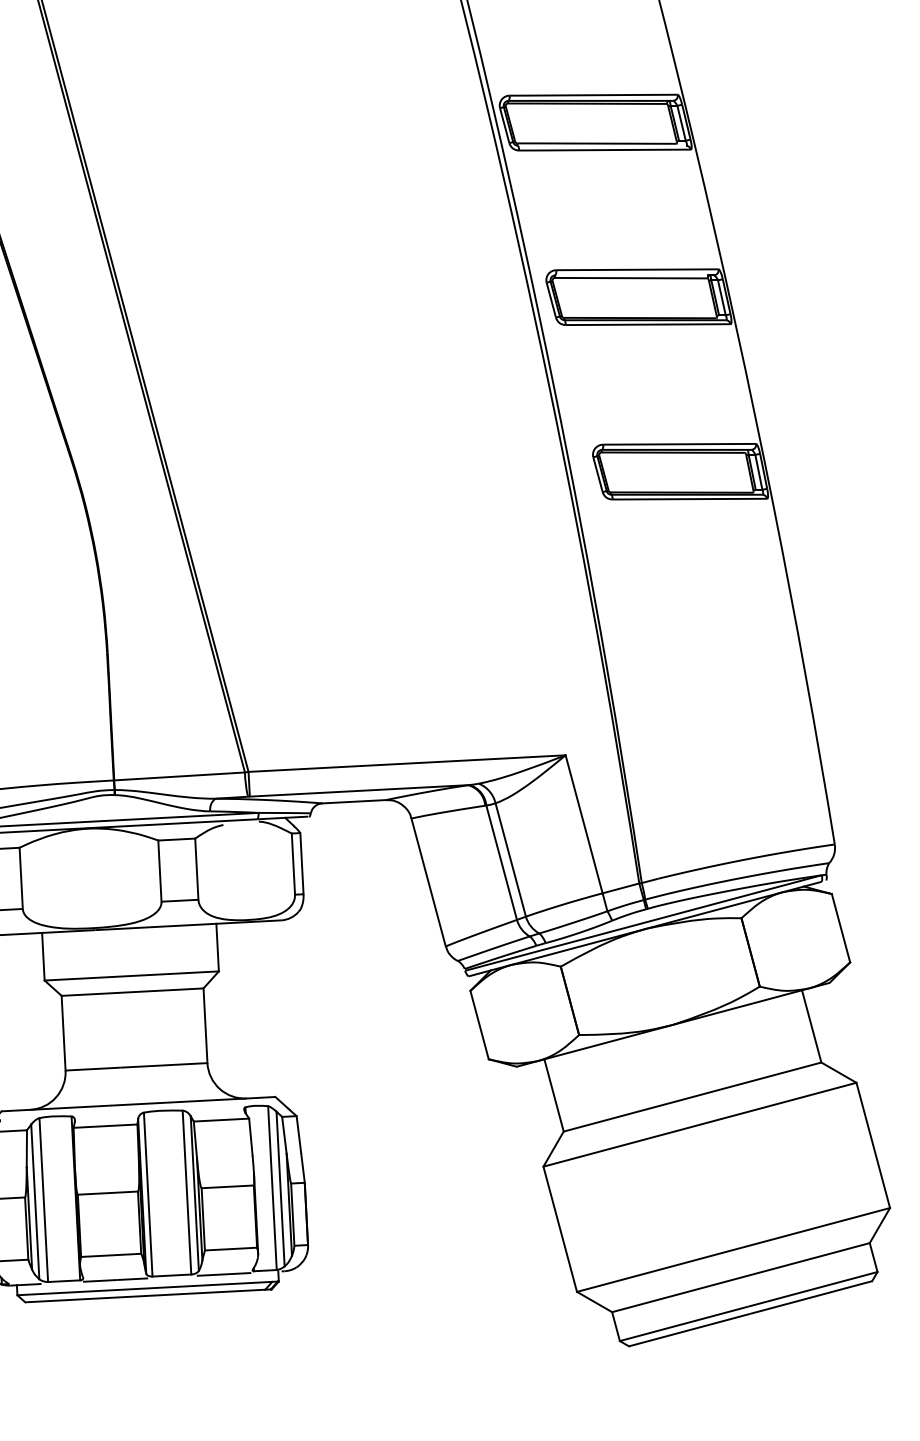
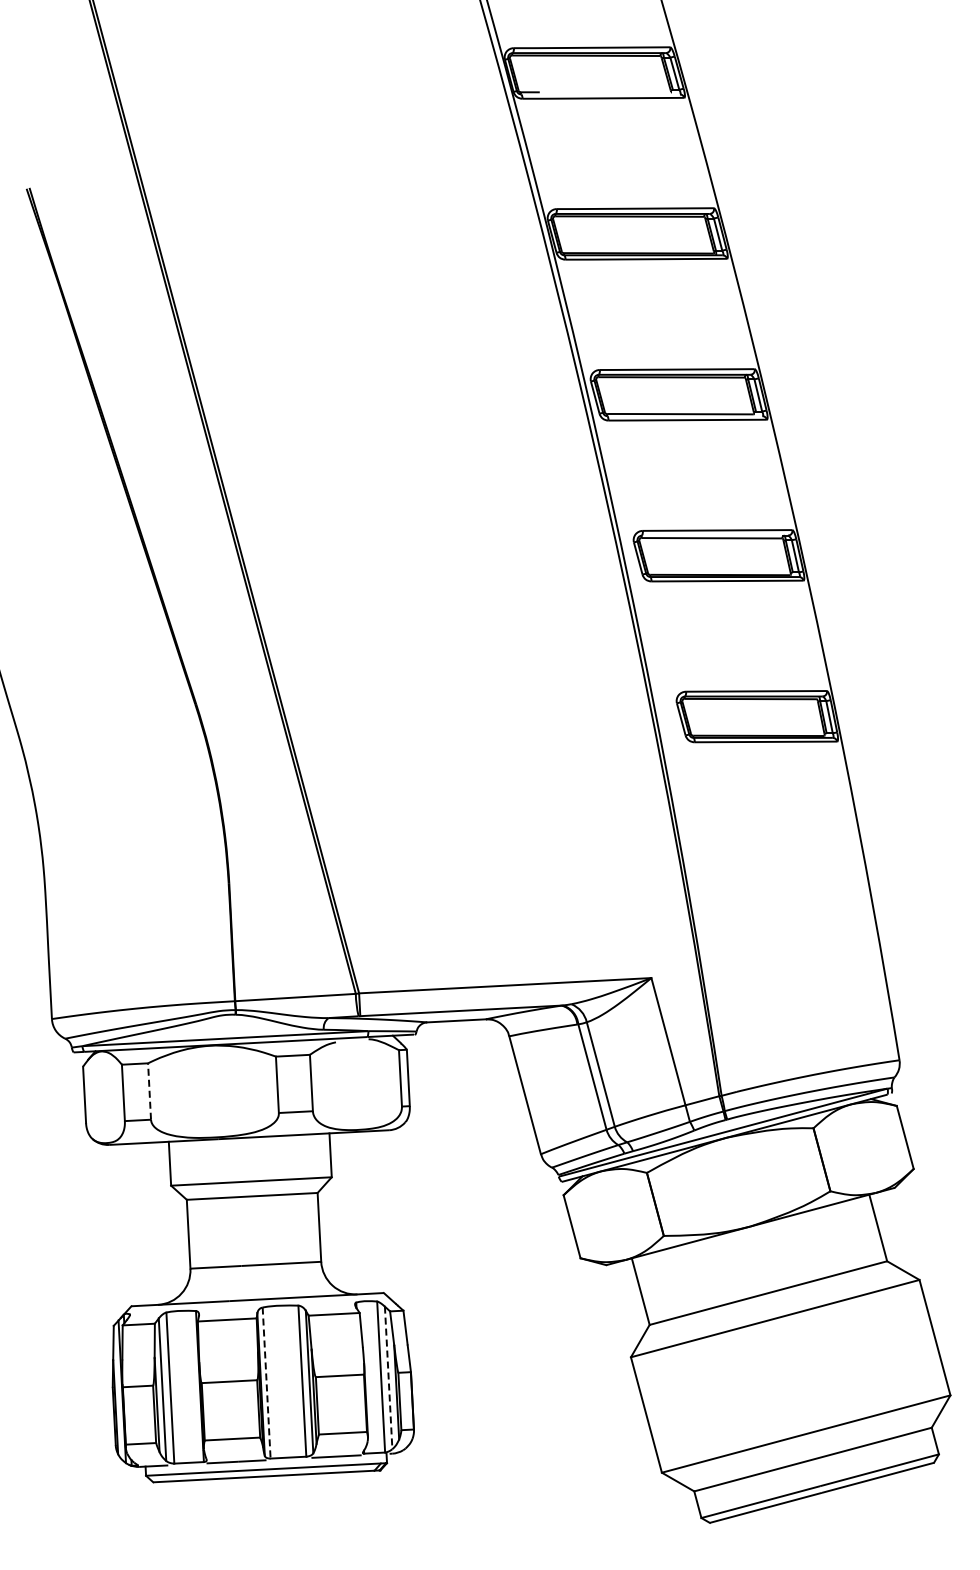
line: (21, 878) -> (149, 1091), solid -> dashed
line: (280, 1189) -> (388, 1378), solid -> dashed
line: (148, 1195) -> (266, 1383), solid -> dashed

